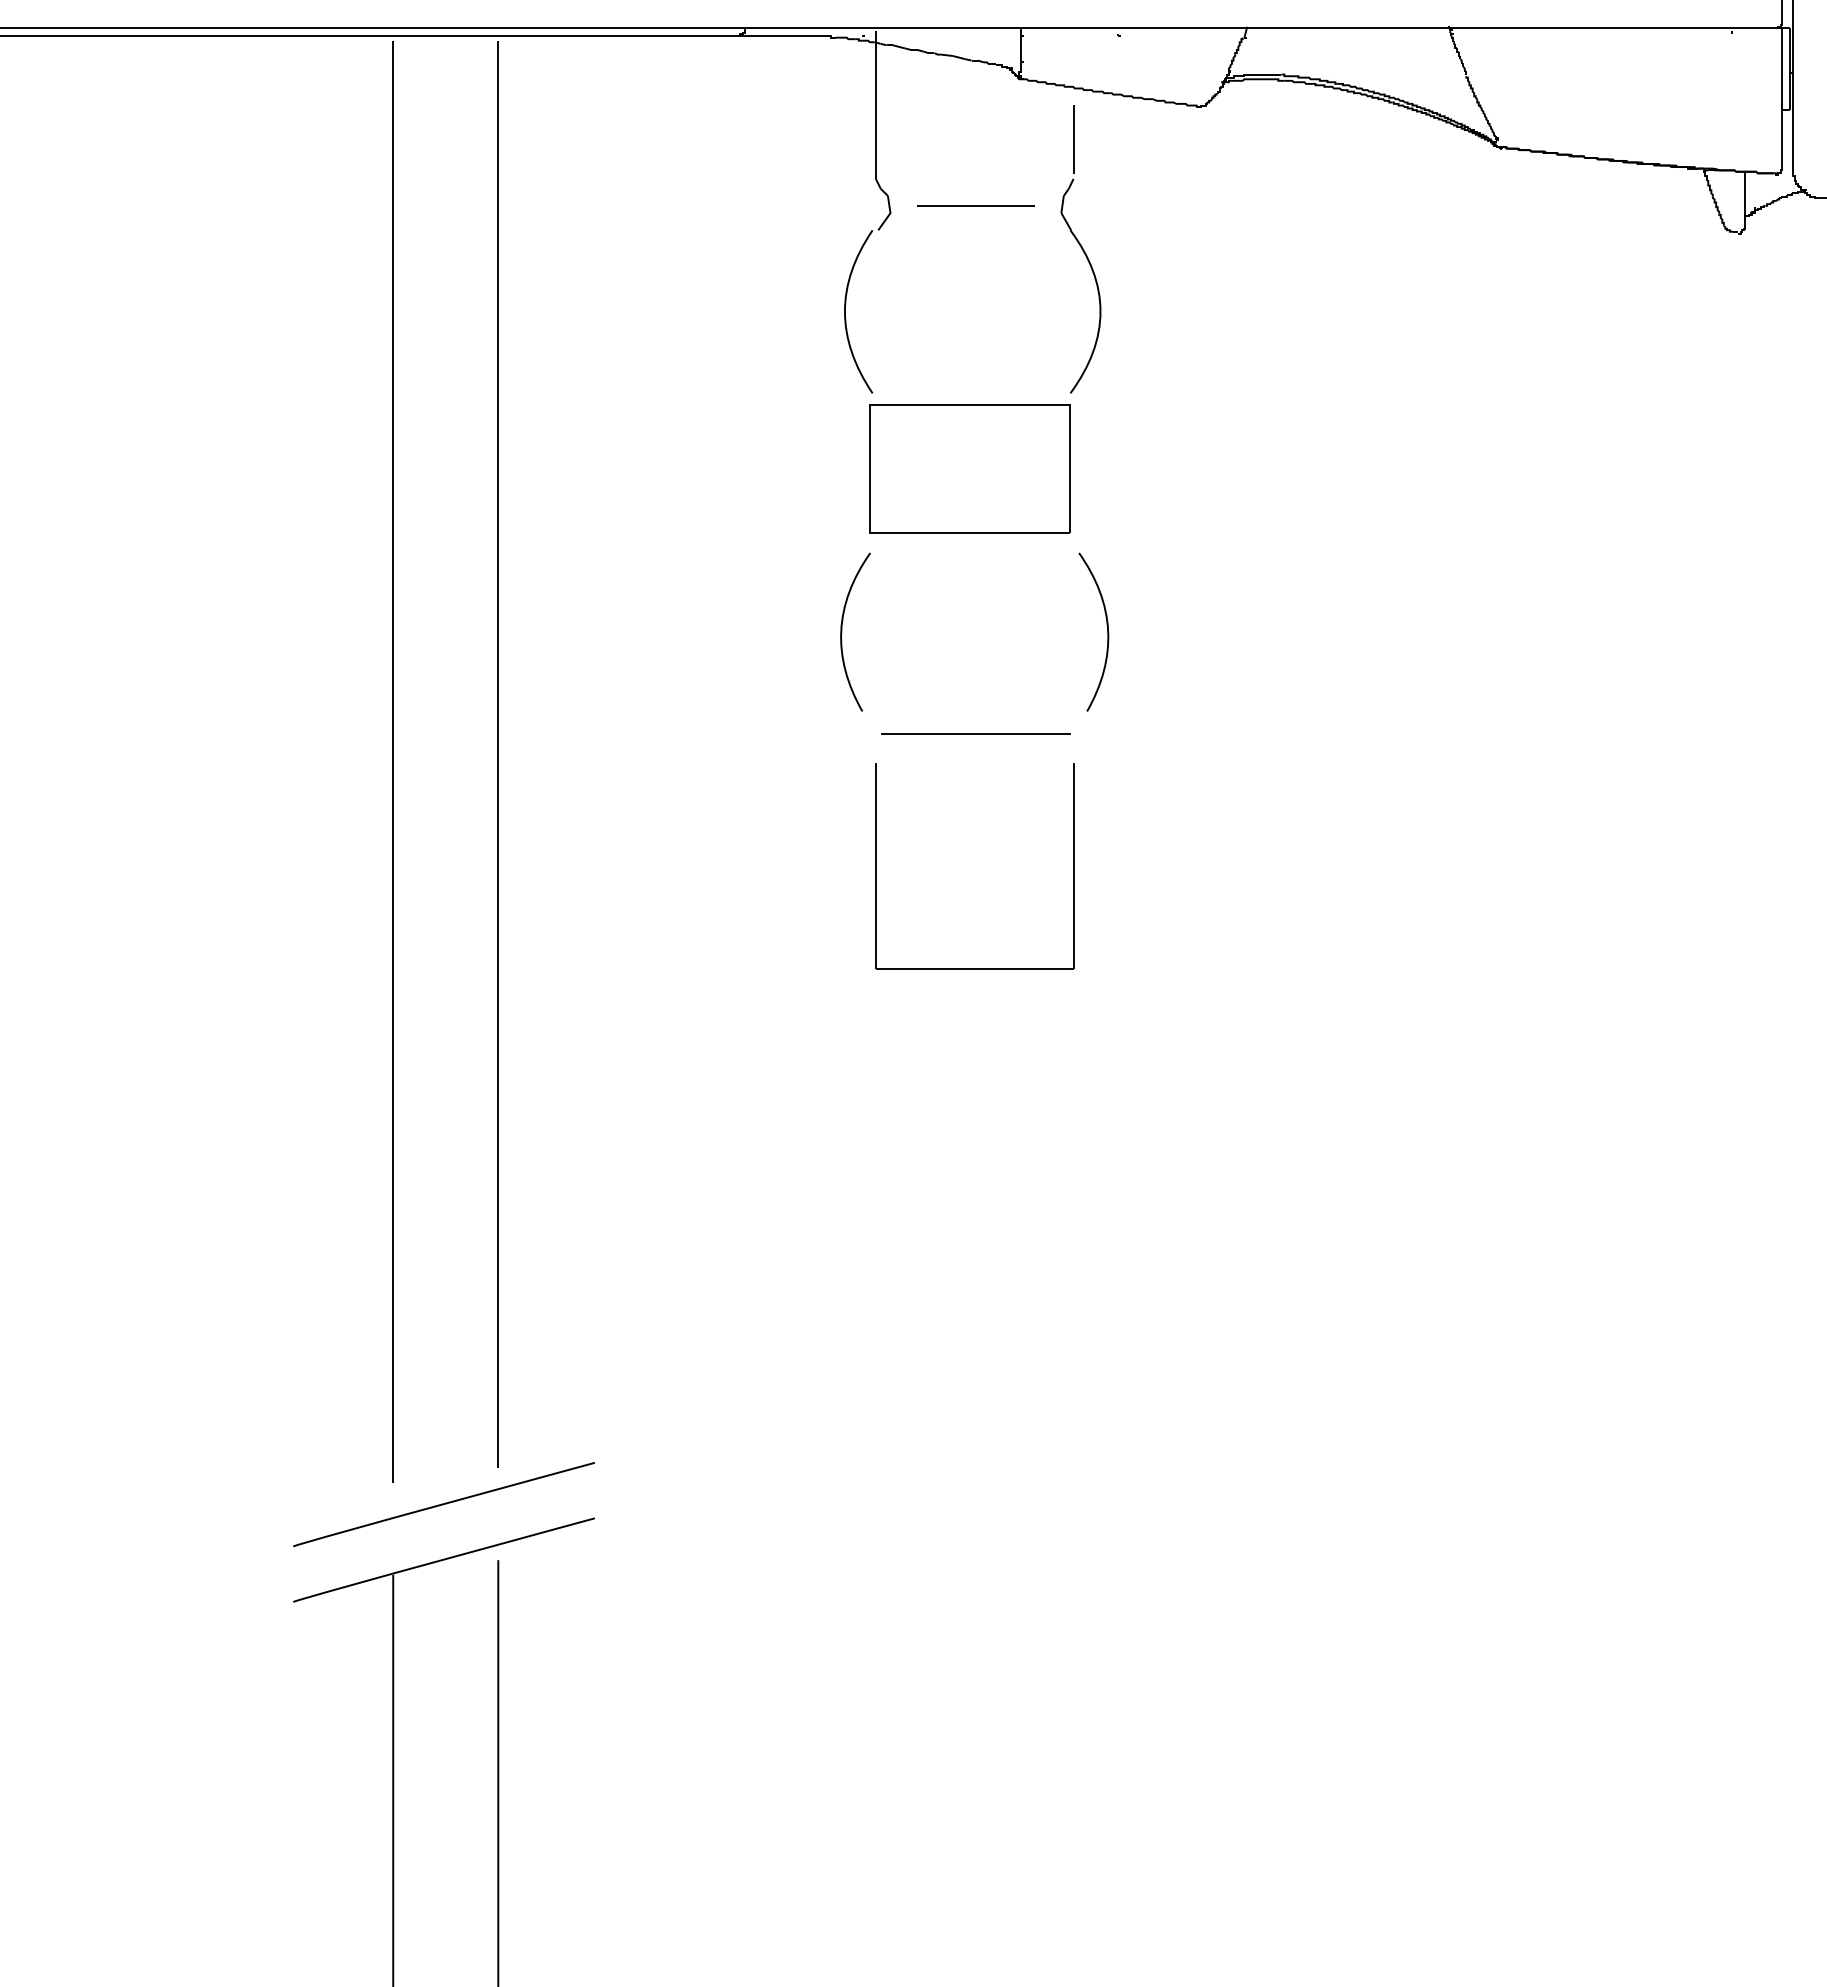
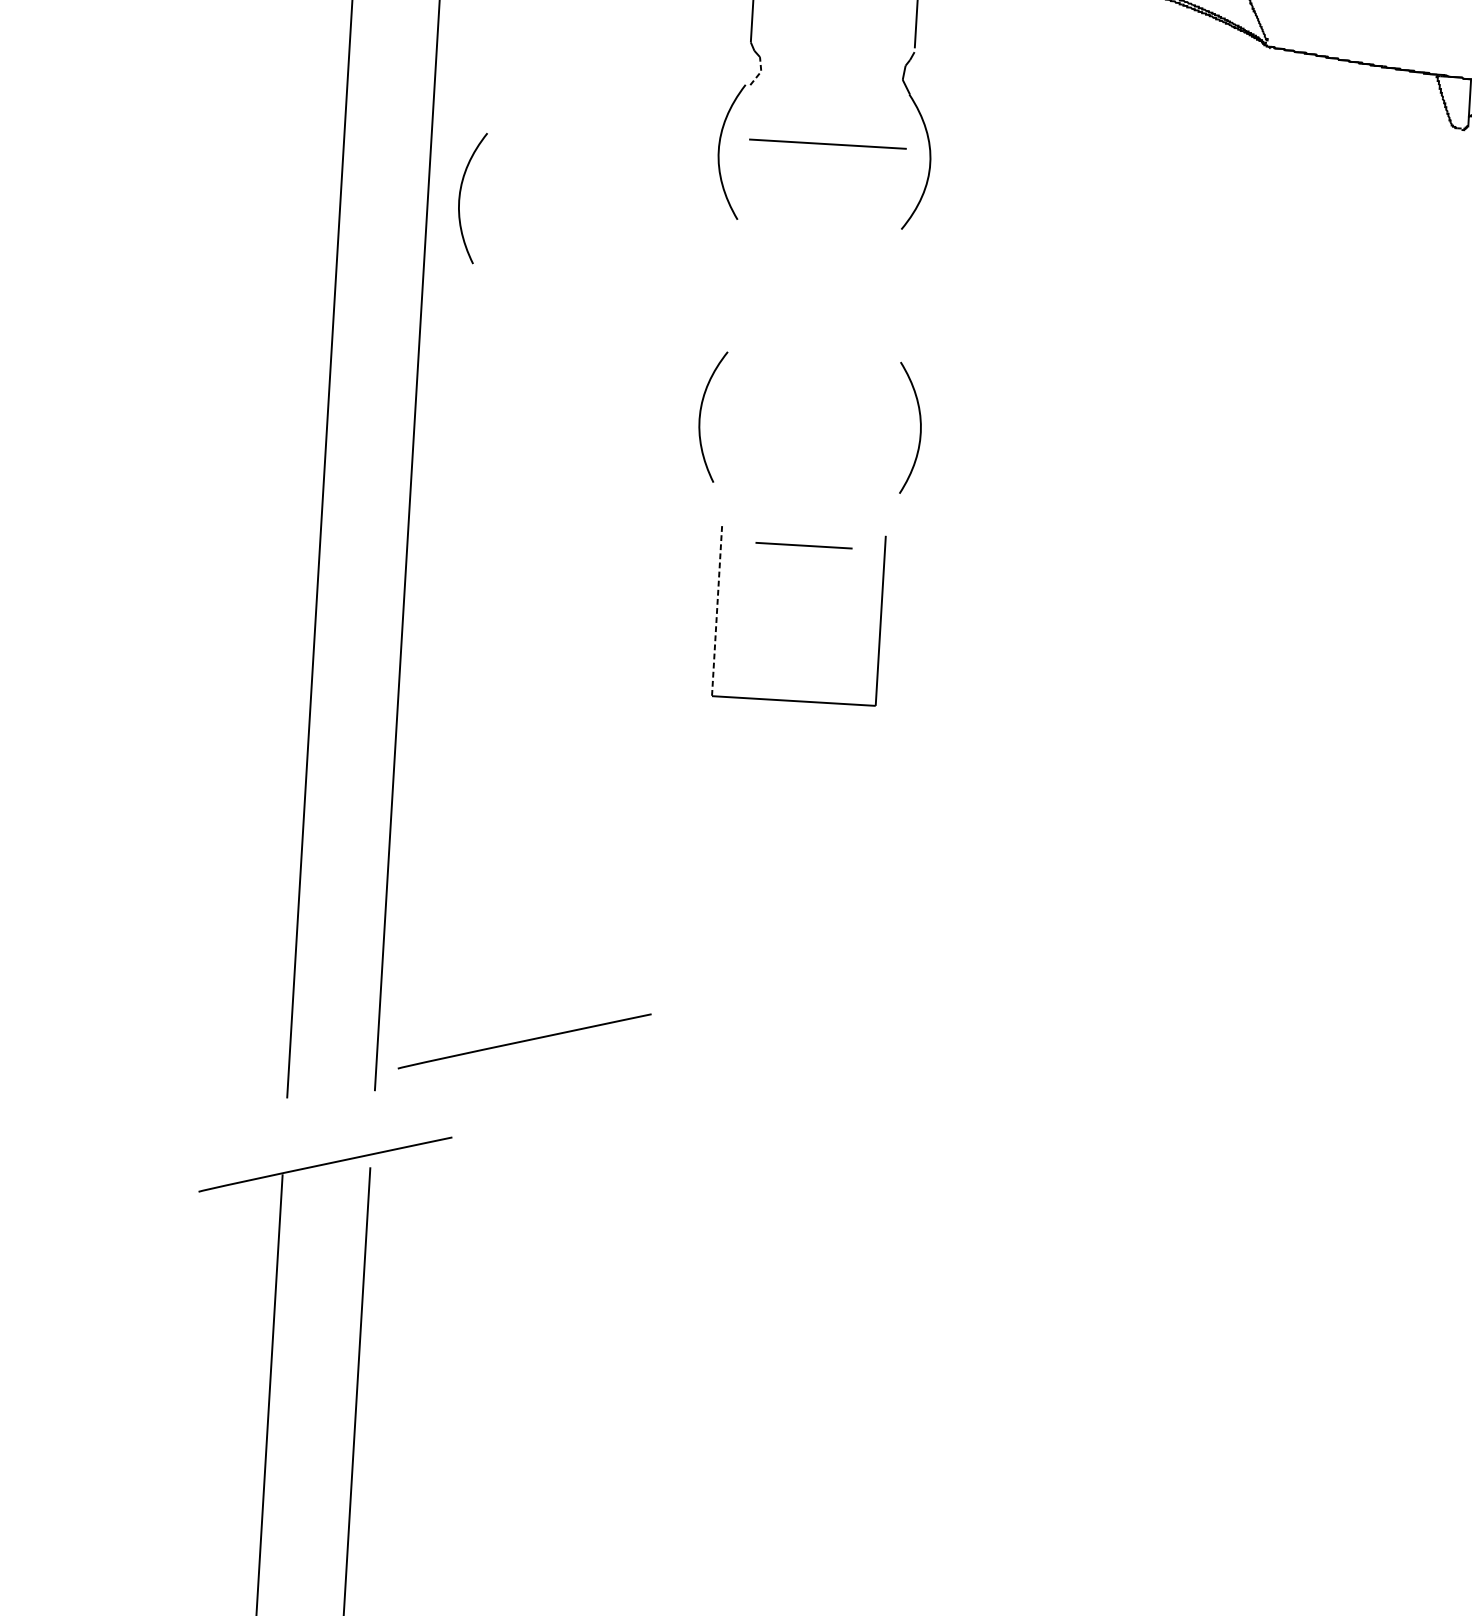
line: (975, 205) -> (803, 545), moved
line: (889, 213) -> (760, 71), solid -> dashed
curve: (537, 385) -> (460, 196), added
part: (969, 468) -> (814, 286), removed
line: (975, 733) -> (827, 143), moved
line: (875, 865) -> (716, 610), solid -> dashed
line: (443, 1504) -> (524, 1041), moved

